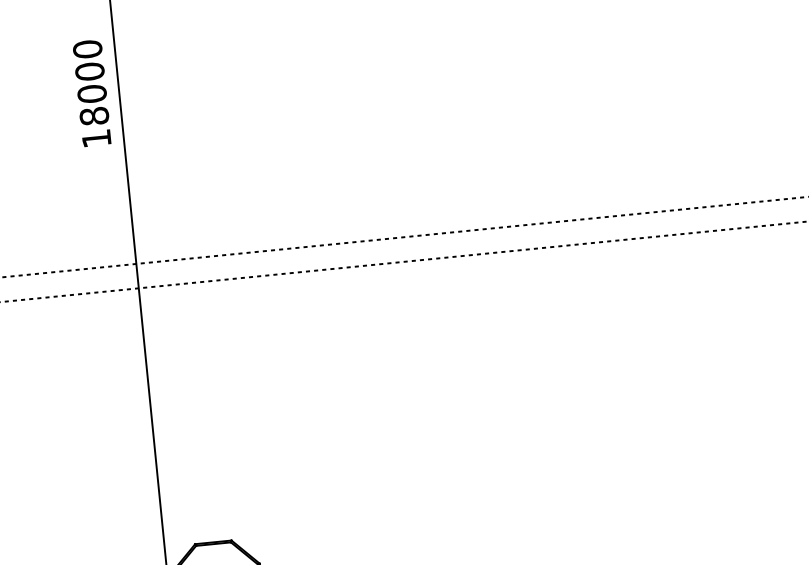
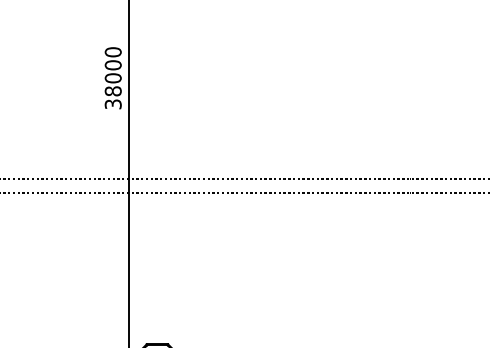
text: (95, 139) -> (112, 104), 18000 -> 38000

